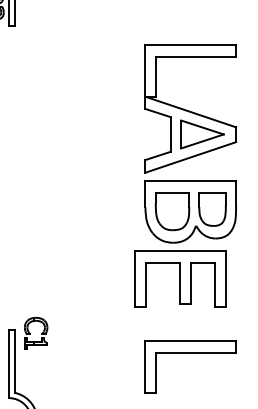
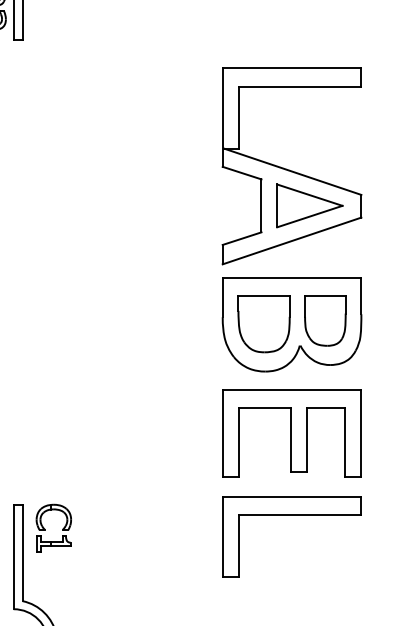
part: (180, 278) -> (291, 432), moved
part: (36, 333) -> (54, 528), moved
part: (190, 353) -> (291, 516), moved

